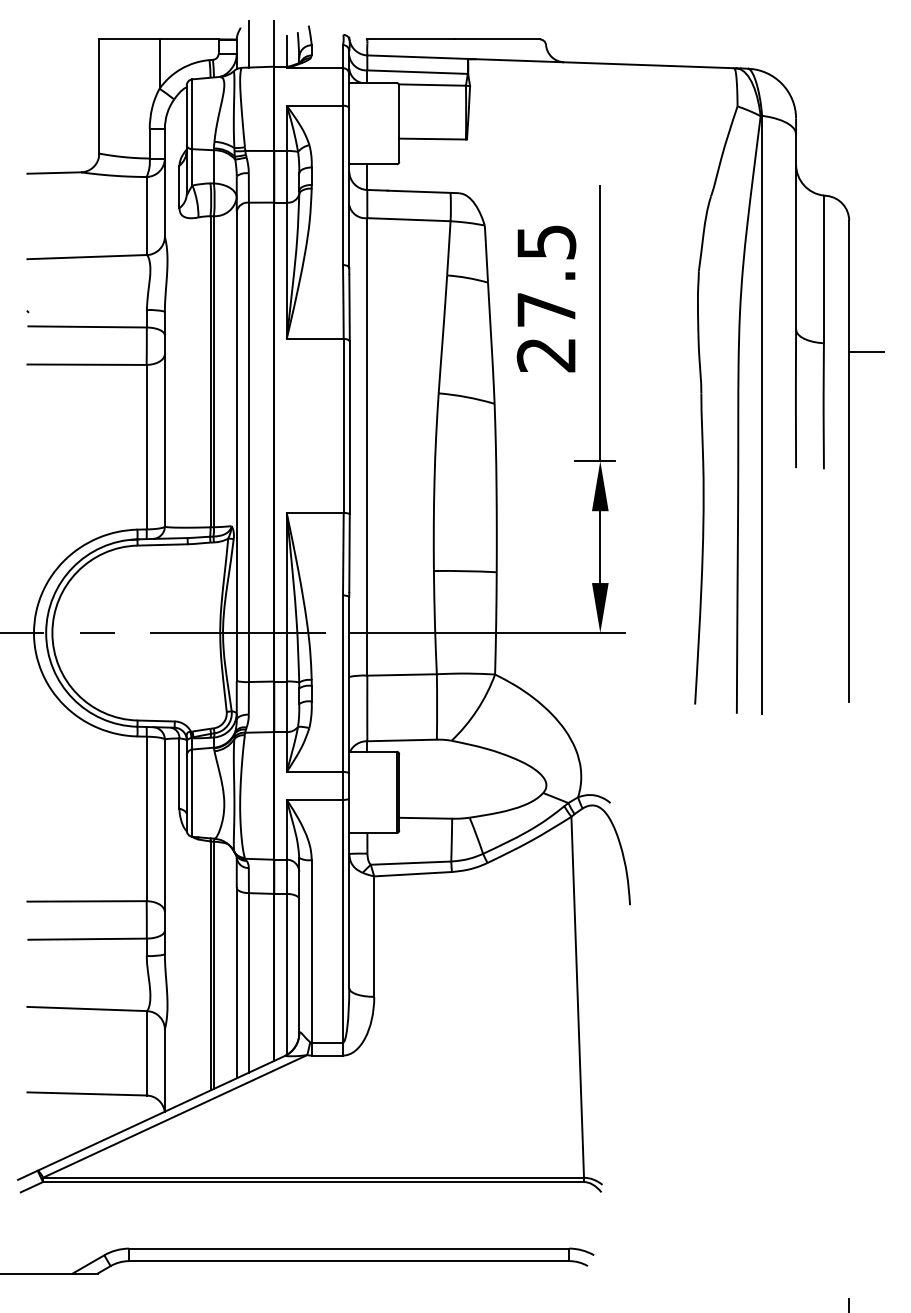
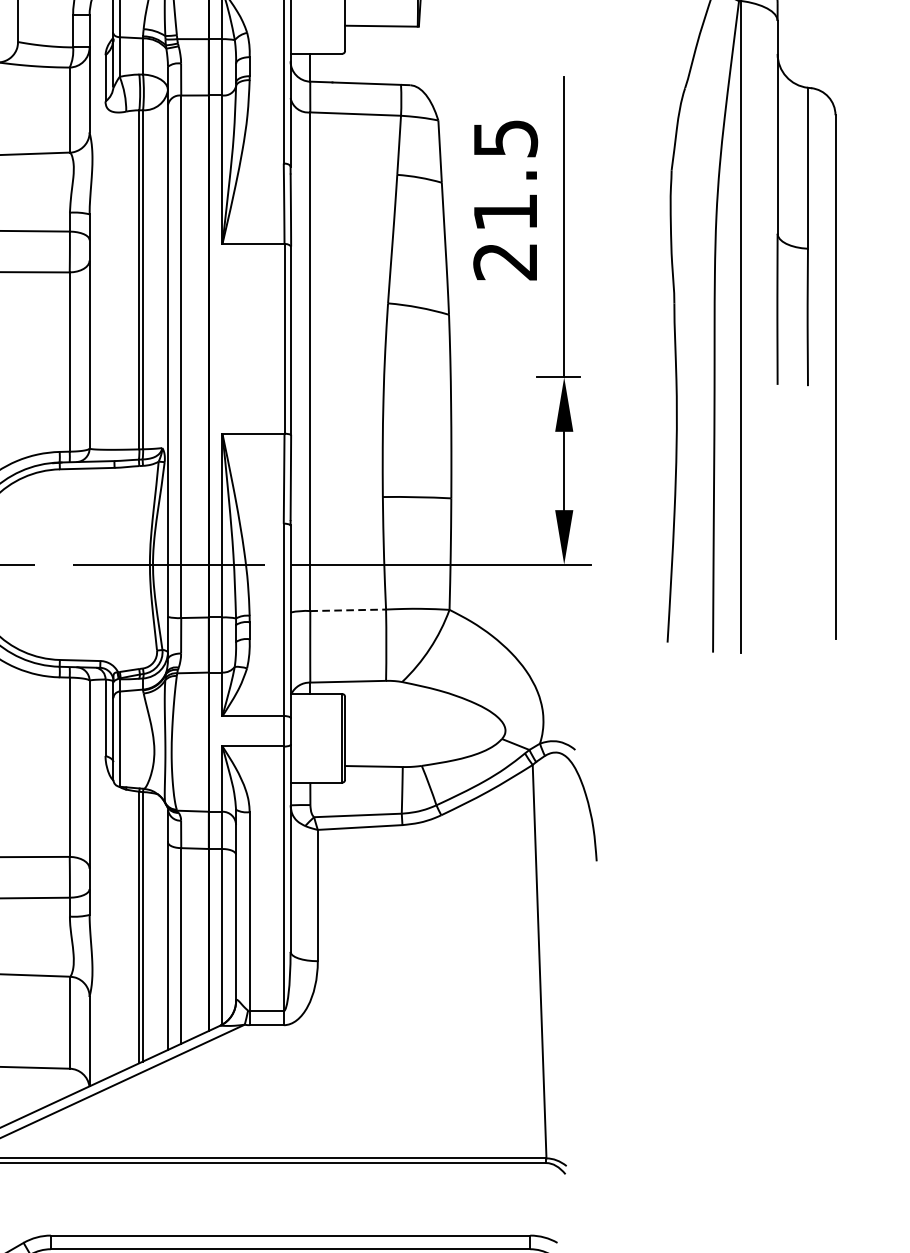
text: (546, 309) -> (505, 211), 27.5 -> 21.5
line: (866, 352) -> (854, 258), removed
line: (402, 674) -> (348, 609), solid -> dashed

